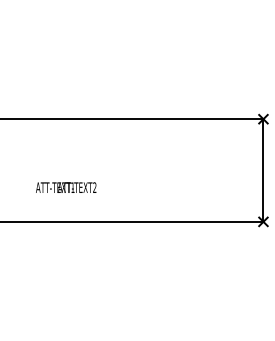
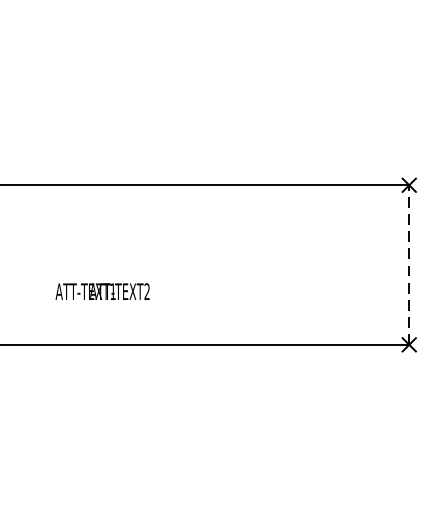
line: (263, 170) -> (409, 265), solid -> dashed

